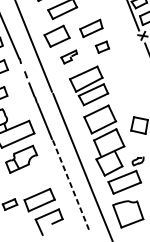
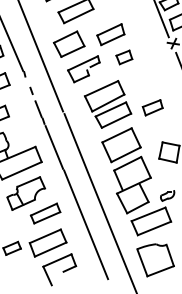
part: (68, 57) -> (83, 69), size x1.67
part: (125, 88) -> (152, 107), added
part: (37, 175) -> (45, 213), added
line: (71, 184) -> (86, 224), dashed -> solid

